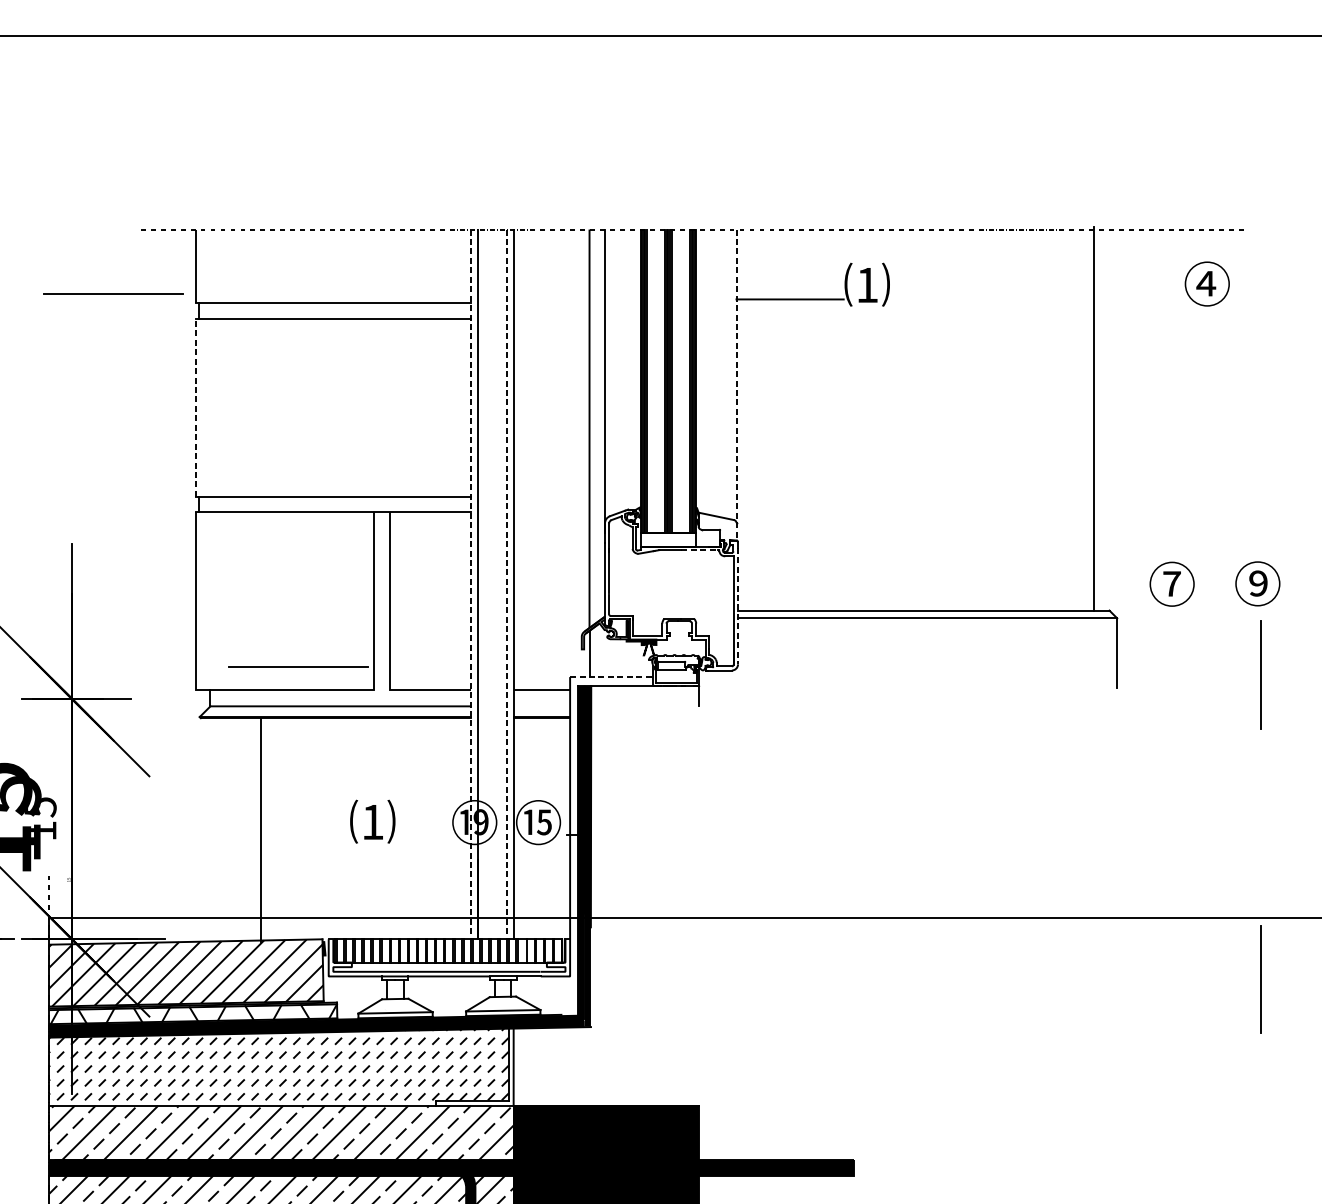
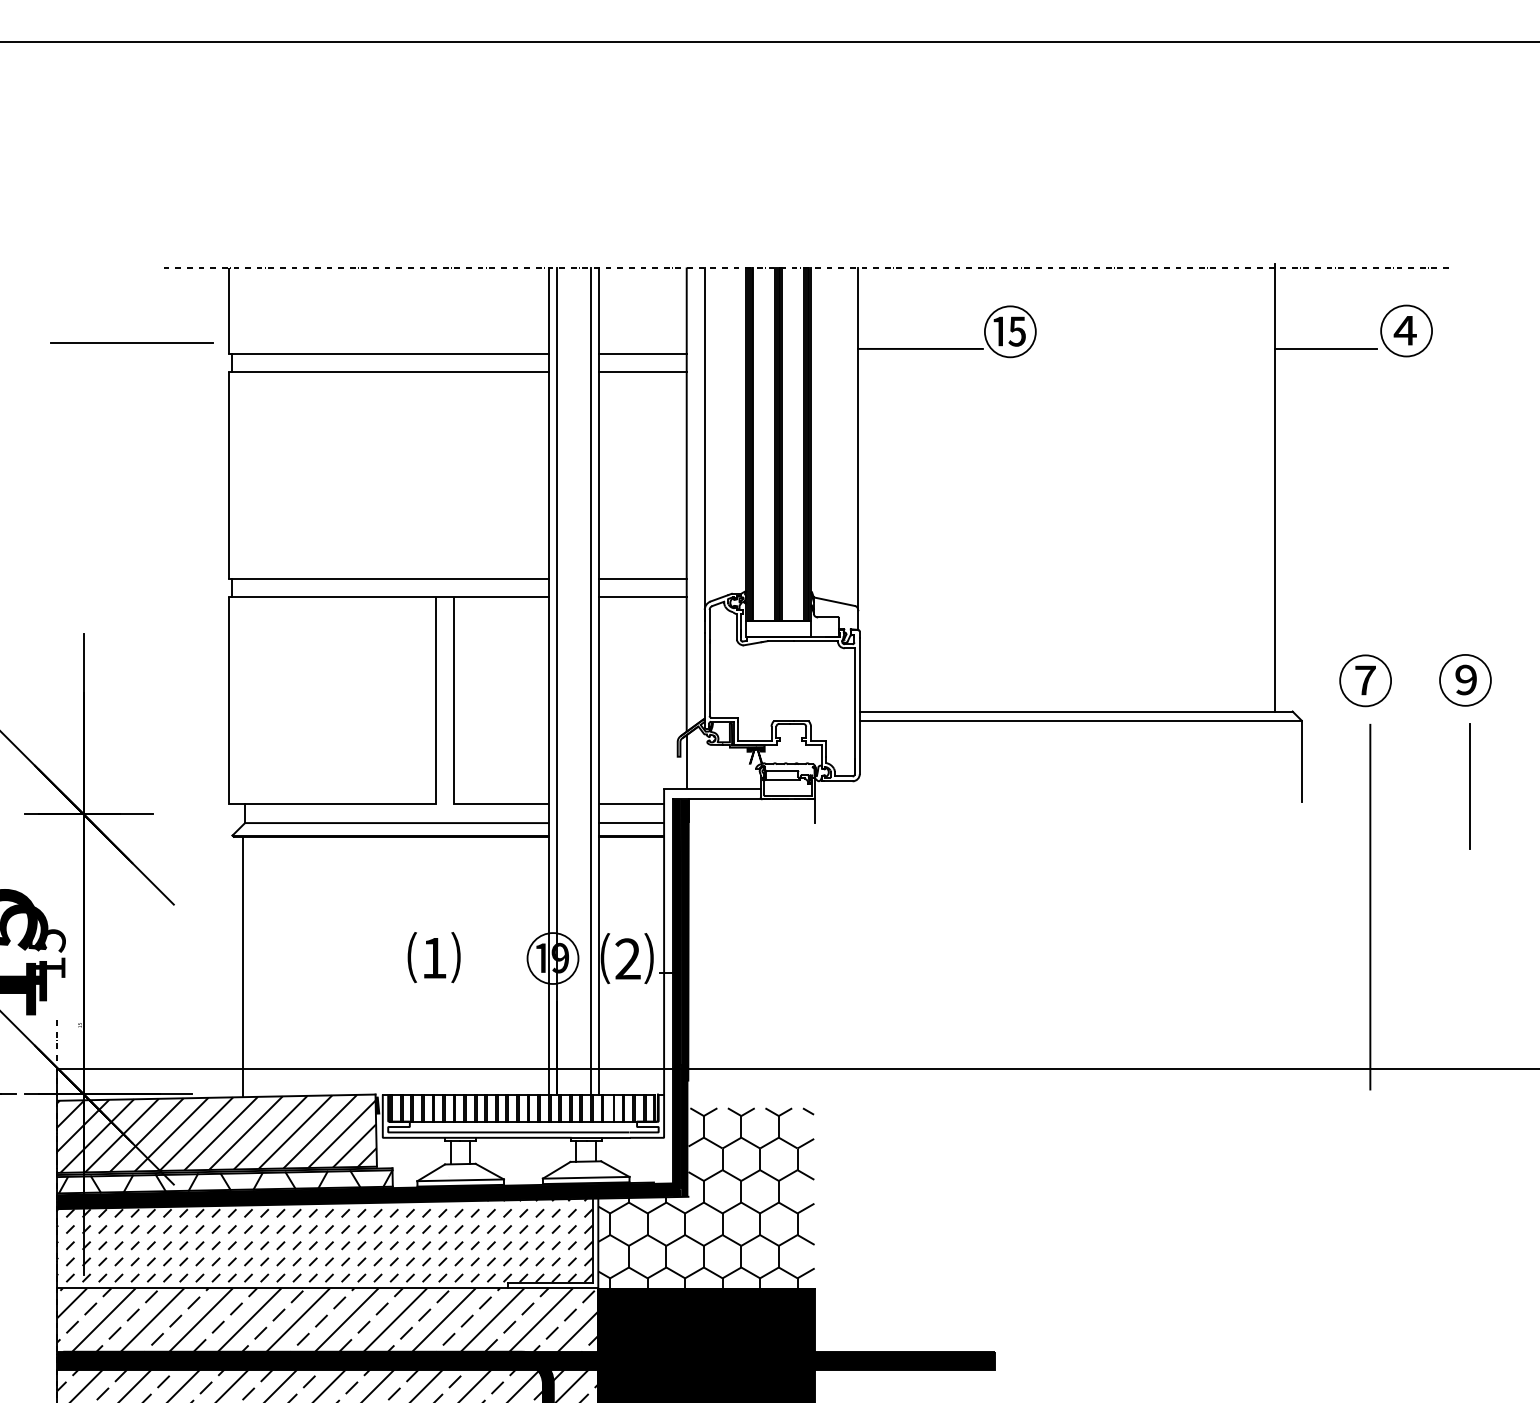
text: (867, 284) -> (1010, 331), ⑴ -> ⑮
line: (1137, 299) -> (1325, 348), added
line: (551, 303) -> (642, 353), added
line: (551, 318) -> (642, 371), added
line: (736, 385) -> (858, 449), dashed -> solid
line: (196, 408) -> (228, 475), dashed -> solid
line: (551, 497) -> (642, 579), added
line: (551, 512) -> (642, 597), added
line: (700, 550) -> (815, 641), dashed -> solid
line: (470, 584) -> (548, 681), dashed -> solid
line: (506, 584) -> (590, 681), dashed -> solid
line: (737, 606) -> (859, 706), dashed -> solid
line: (298, 666) -> (347, 776), removed
line: (611, 677) -> (712, 789), dashed -> solid
line: (542, 706) -> (631, 823), added
line: (1176, 777) -> (1370, 906), added
text: (537, 822) -> (626, 958), ⑮ -> ⑵
line: (261, 829) -> (243, 966), moved
line: (1261, 979) -> (1469, 1141), removed
hatch: (606, 1028) -> (706, 1198), added

